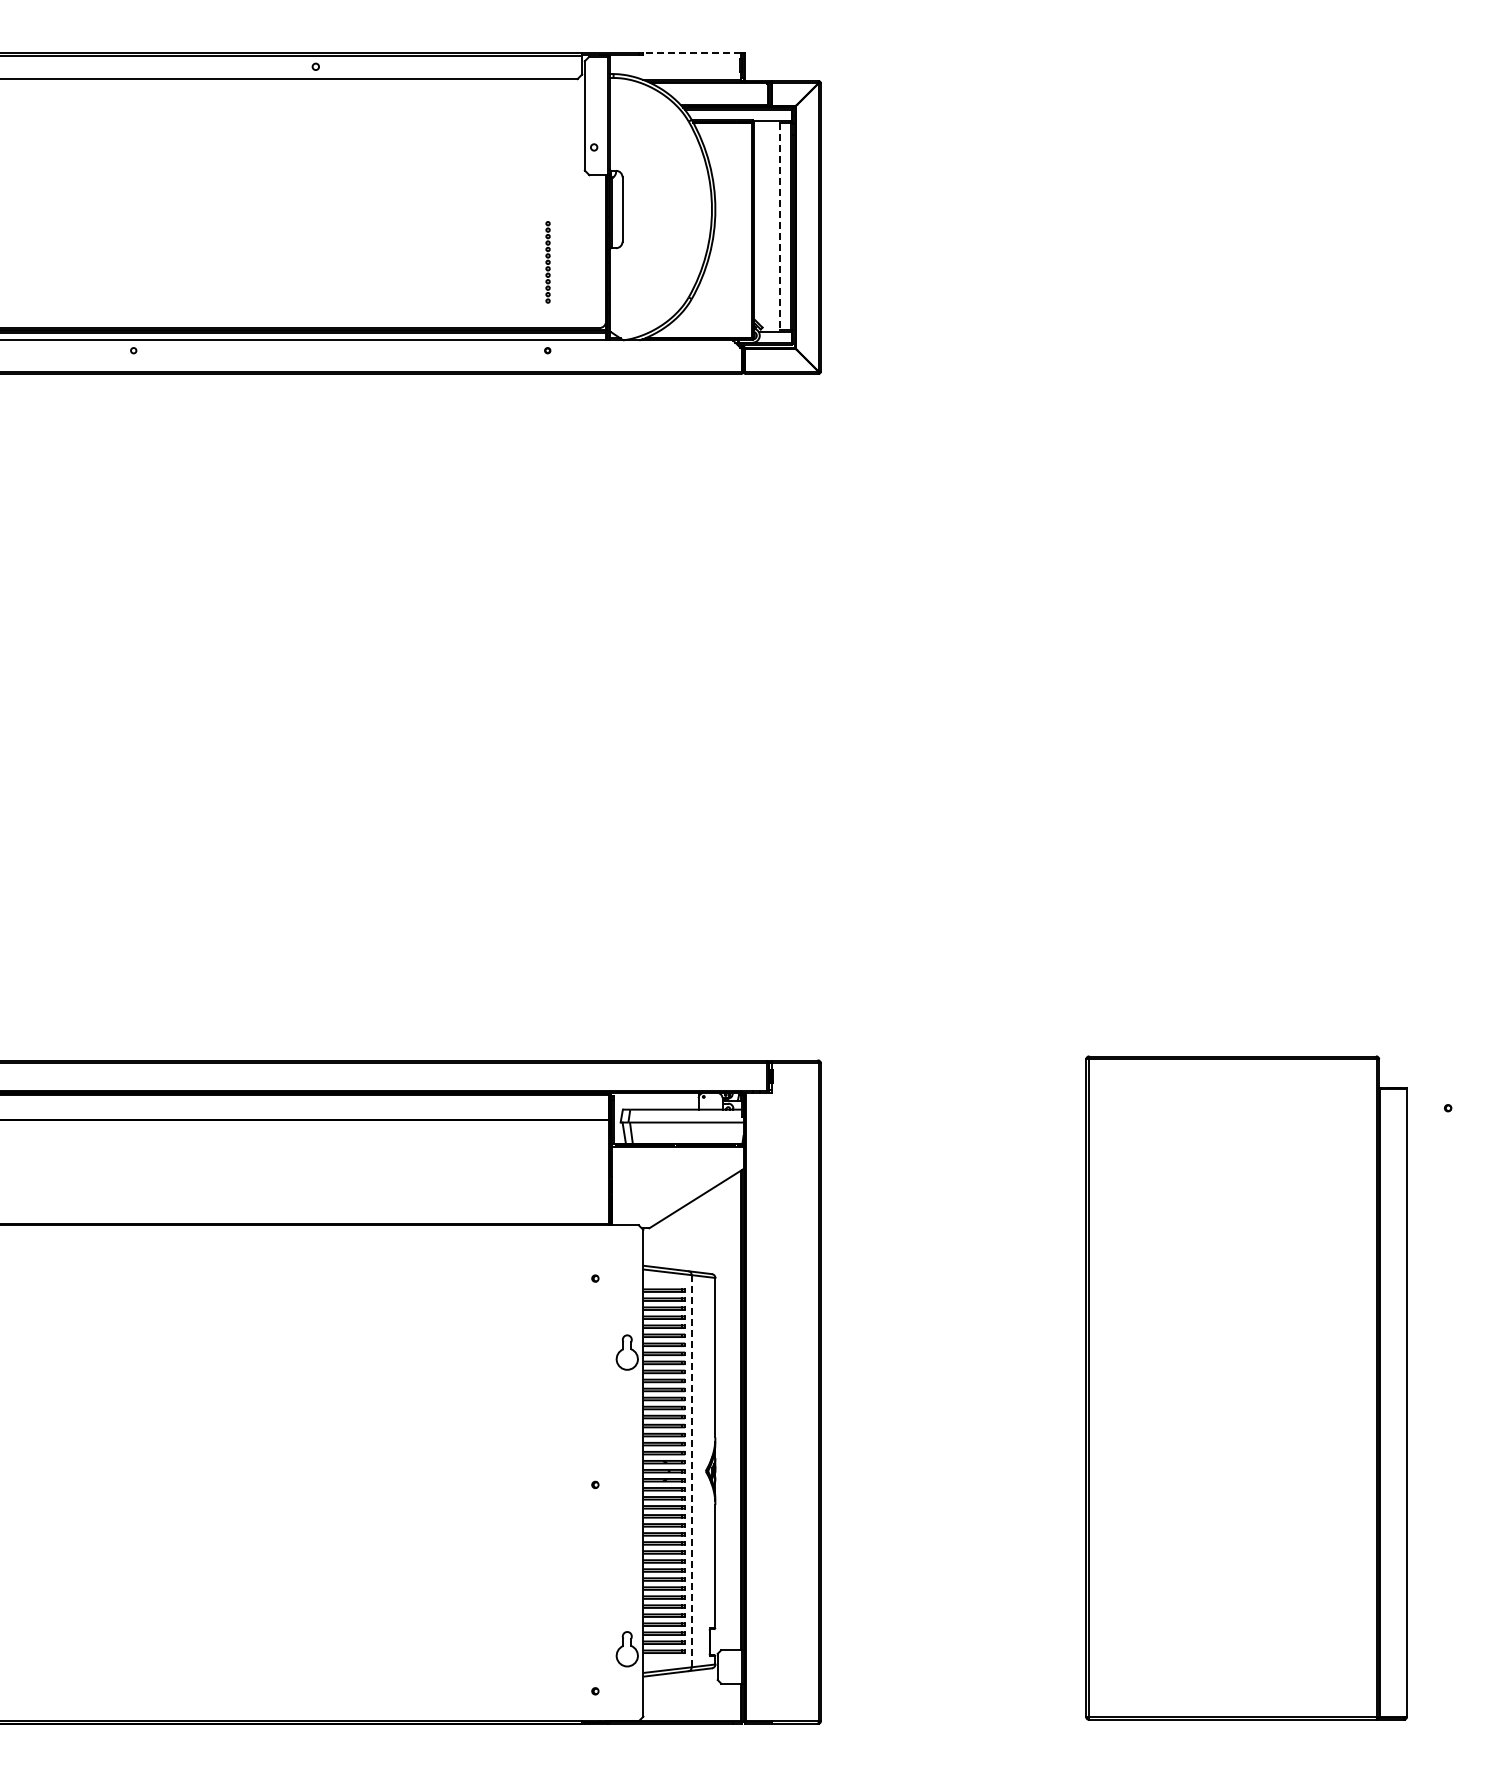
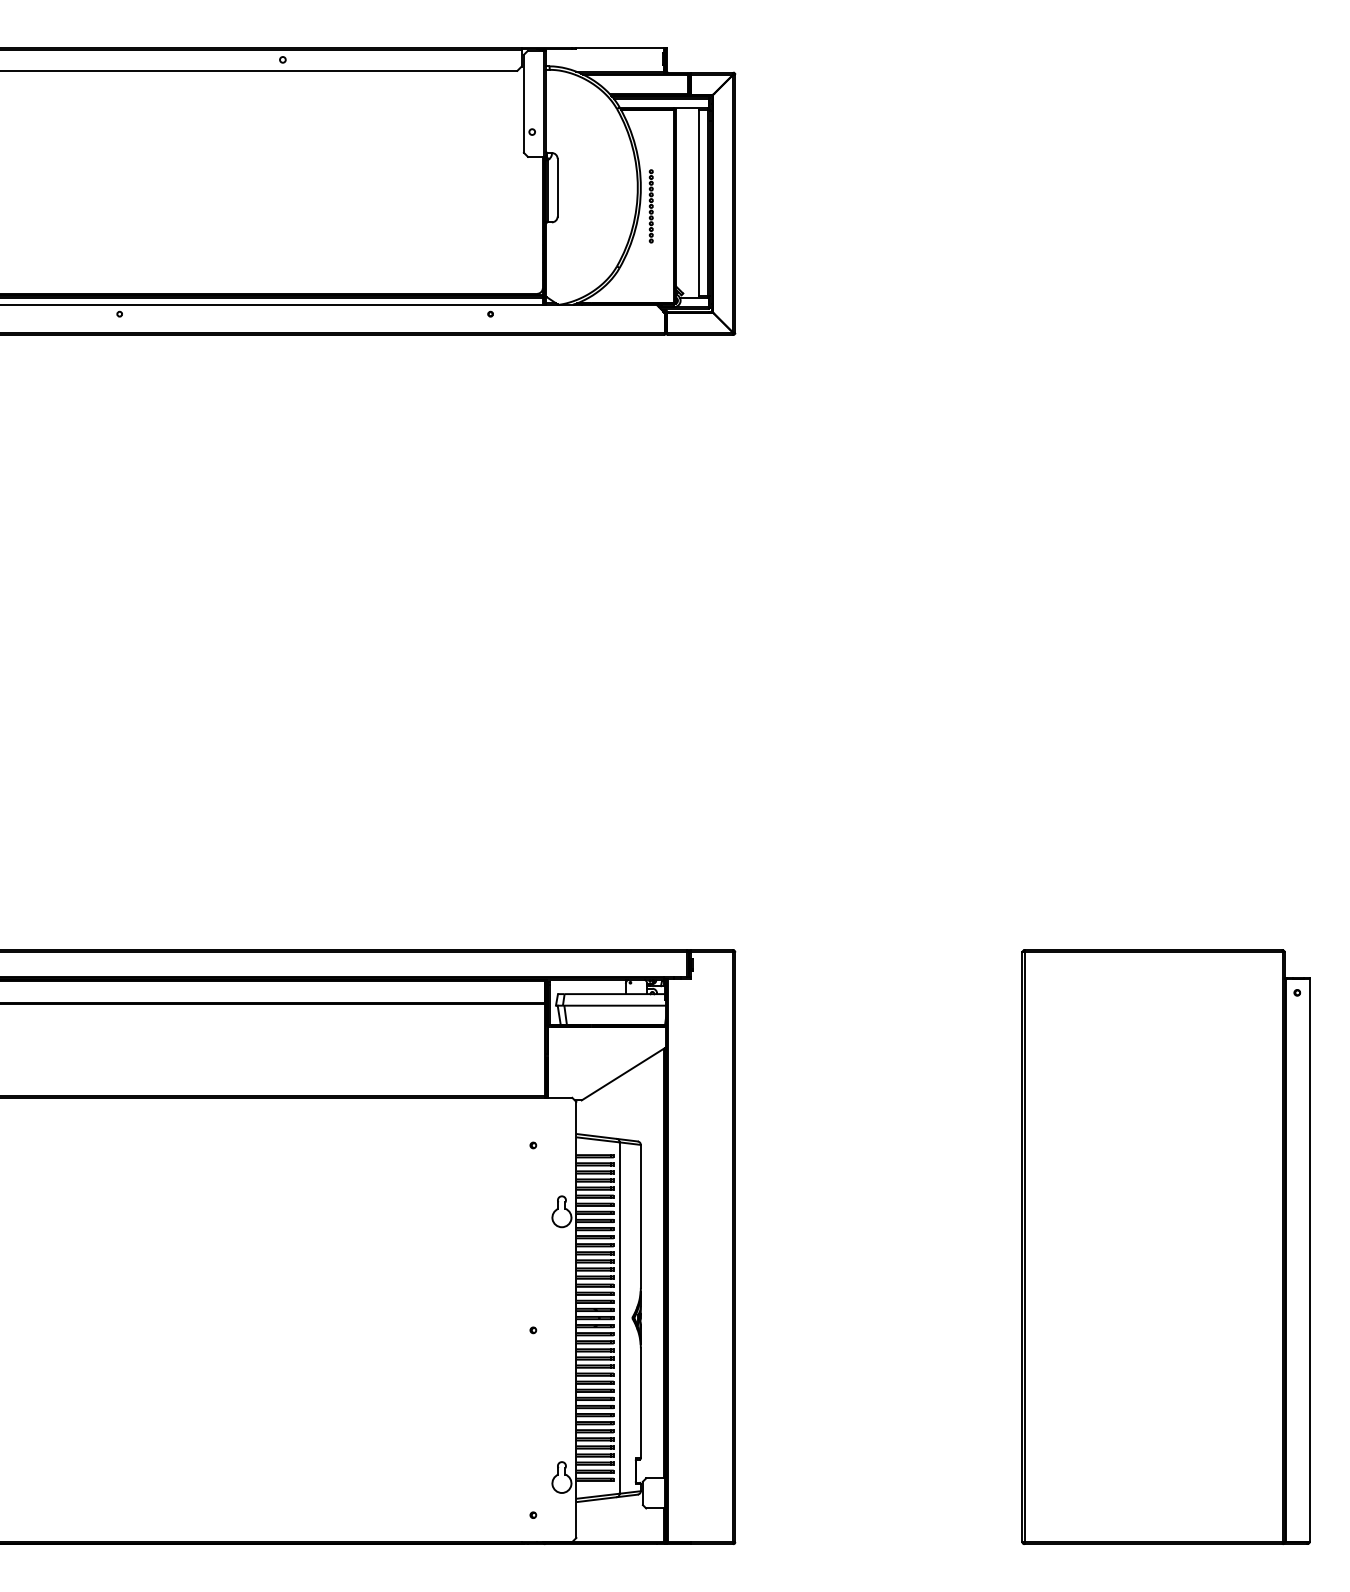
line: (692, 53) -> (620, 47), dashed -> solid
line: (780, 226) -> (699, 202), dashed -> solid
part: (547, 262) -> (650, 206), moved
part: (1246, 1387) -> (1165, 1246), moved
line: (691, 1471) -> (619, 1318), dashed -> solid

